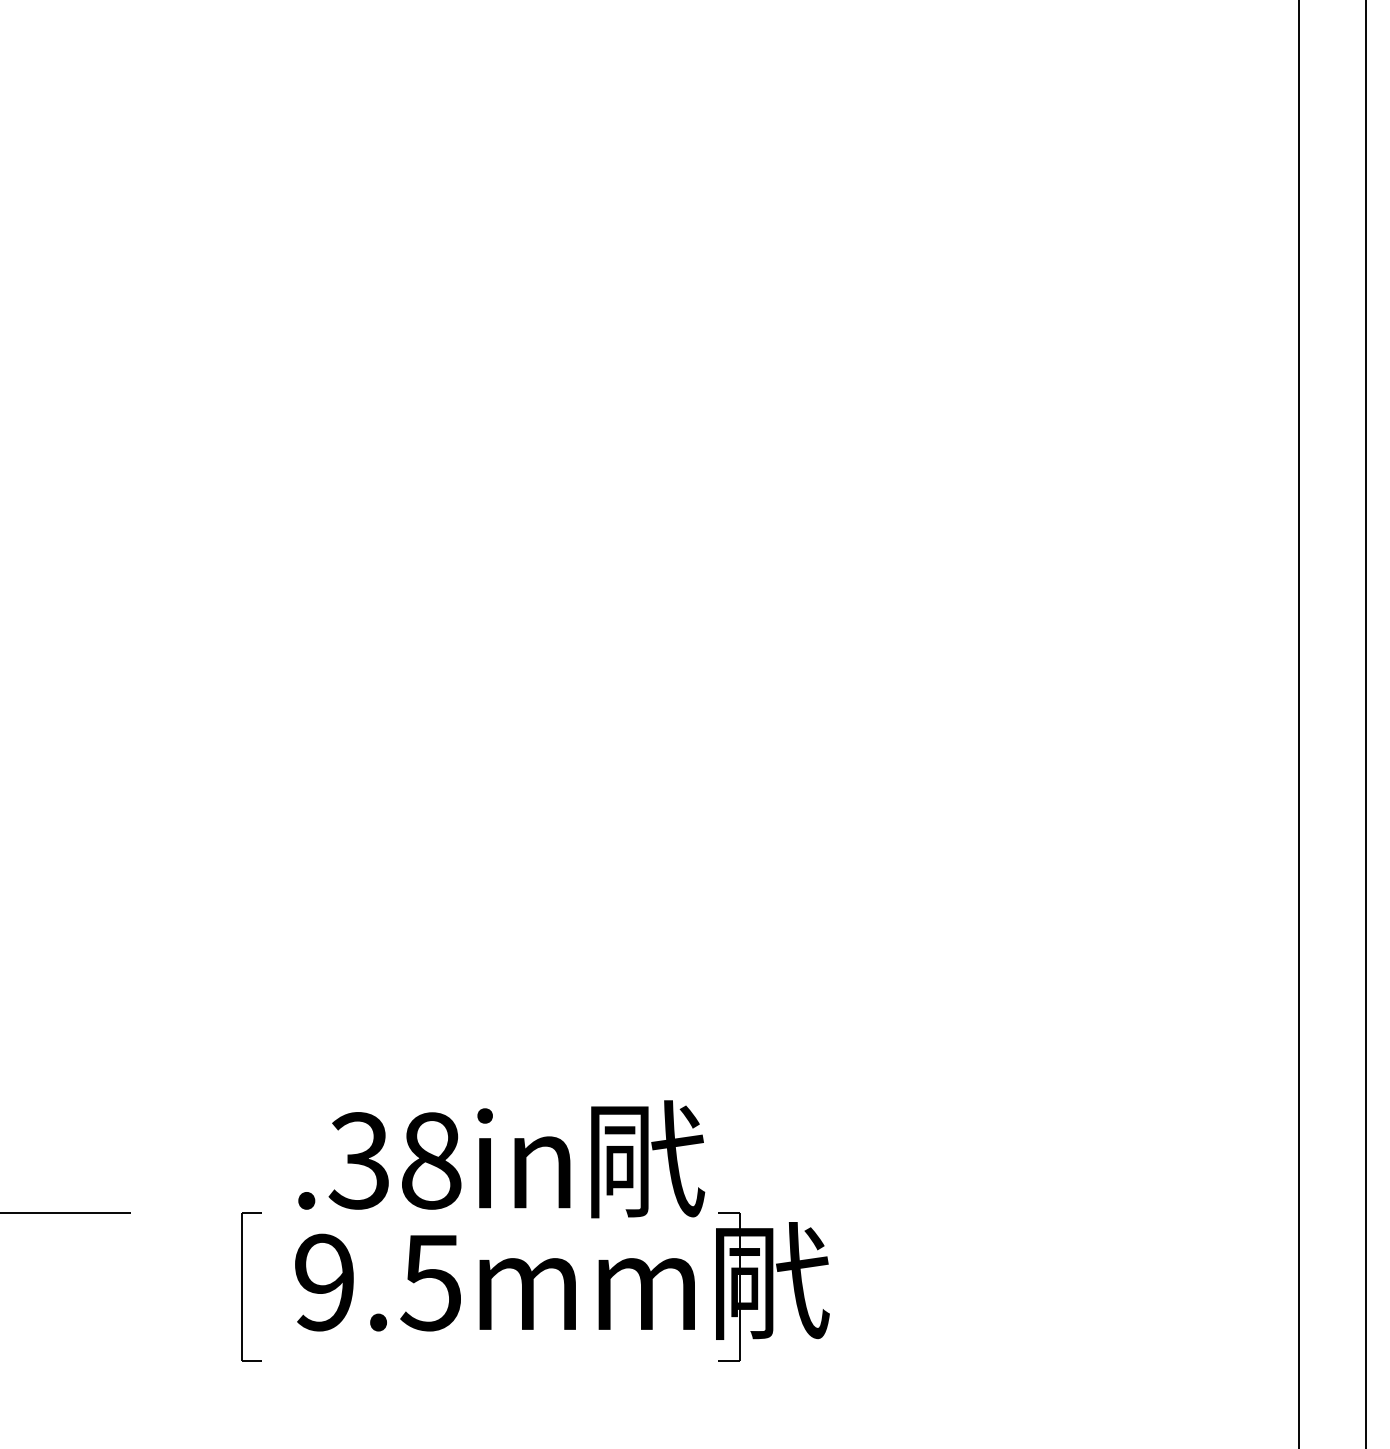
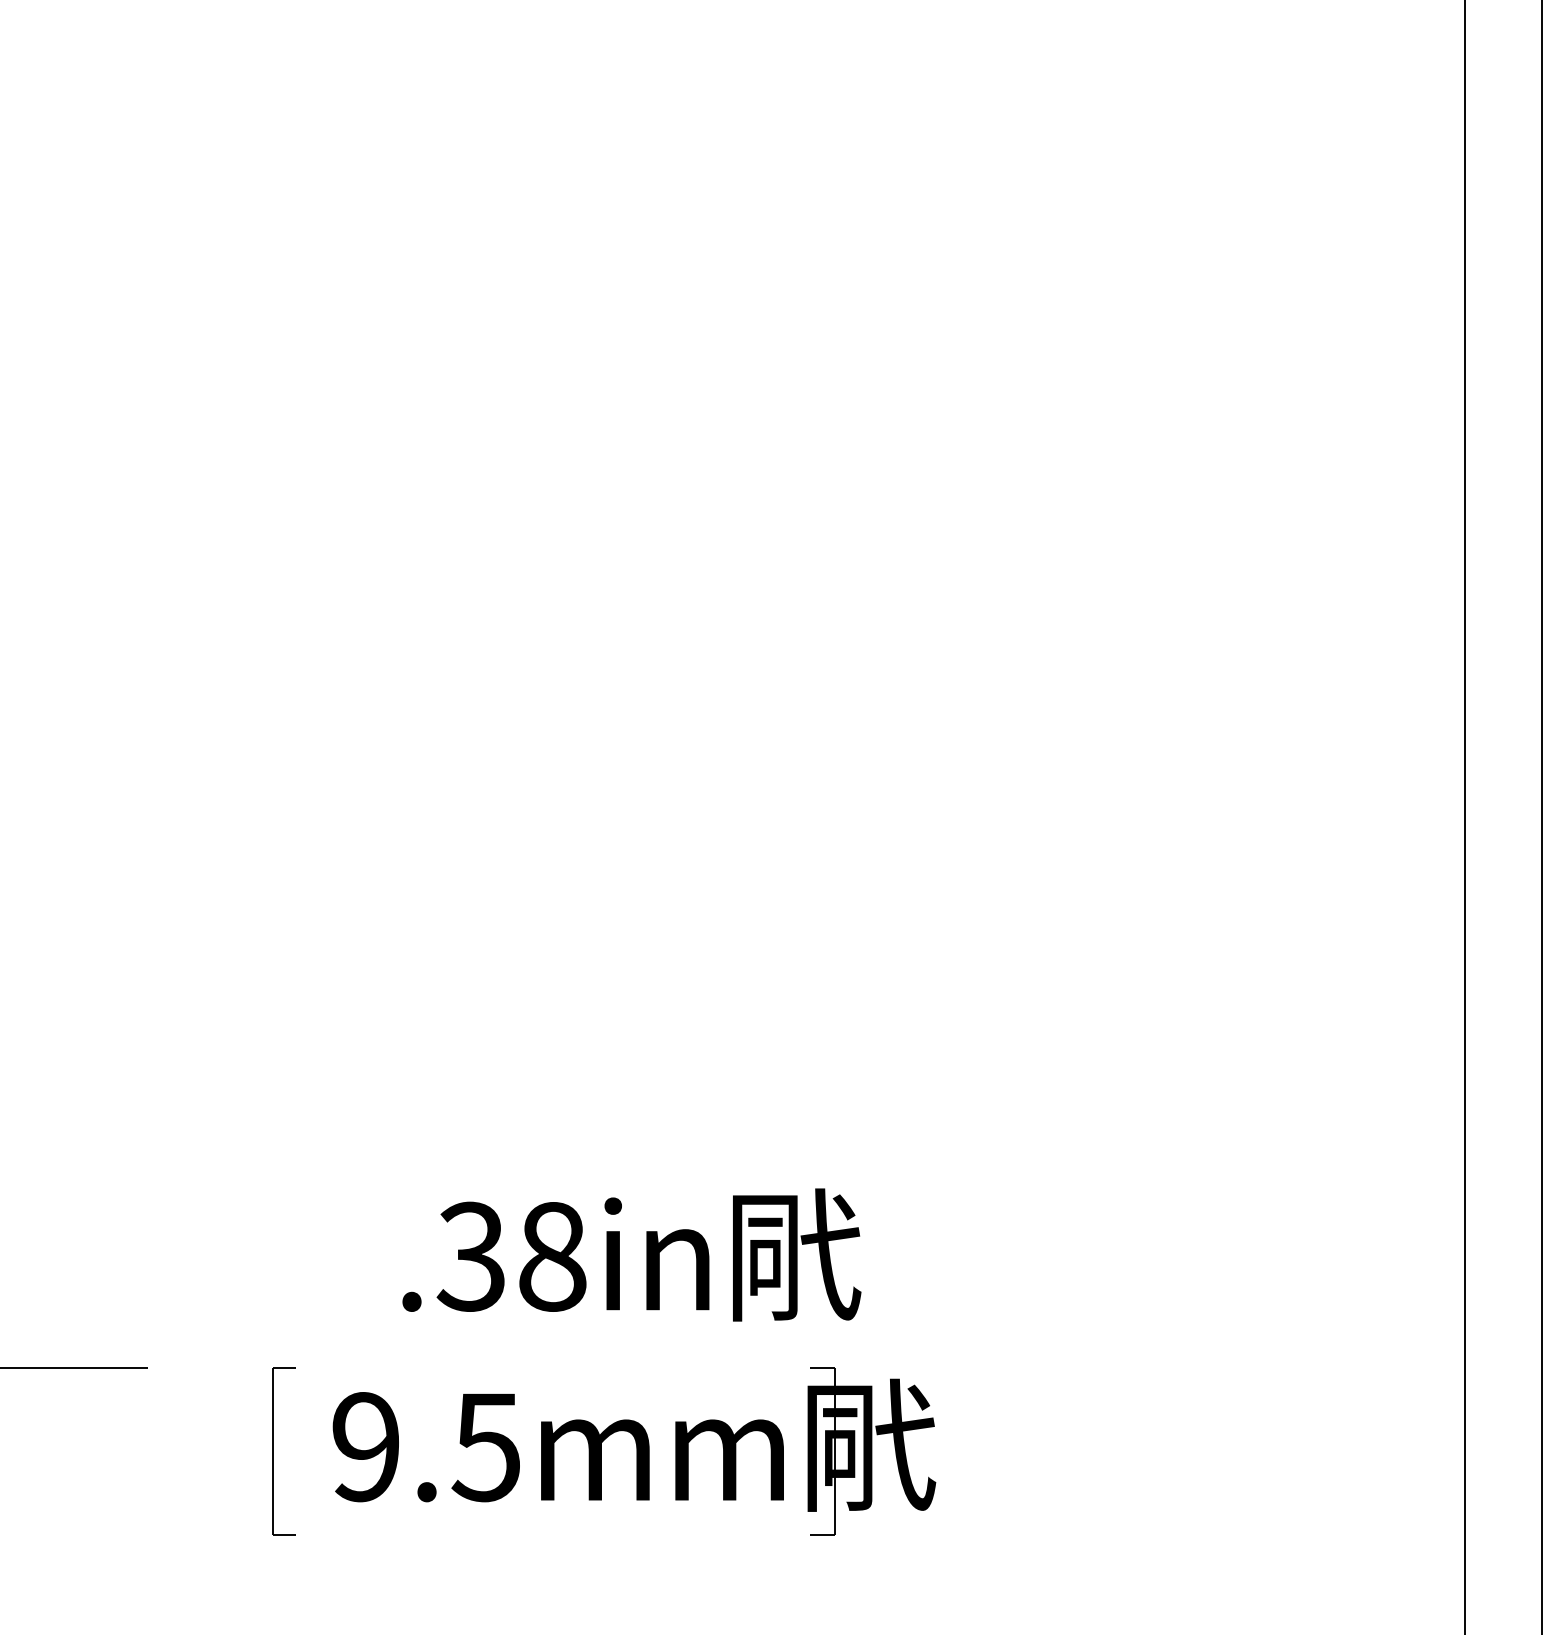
text: (501, 1158) -> (631, 1254), moved

